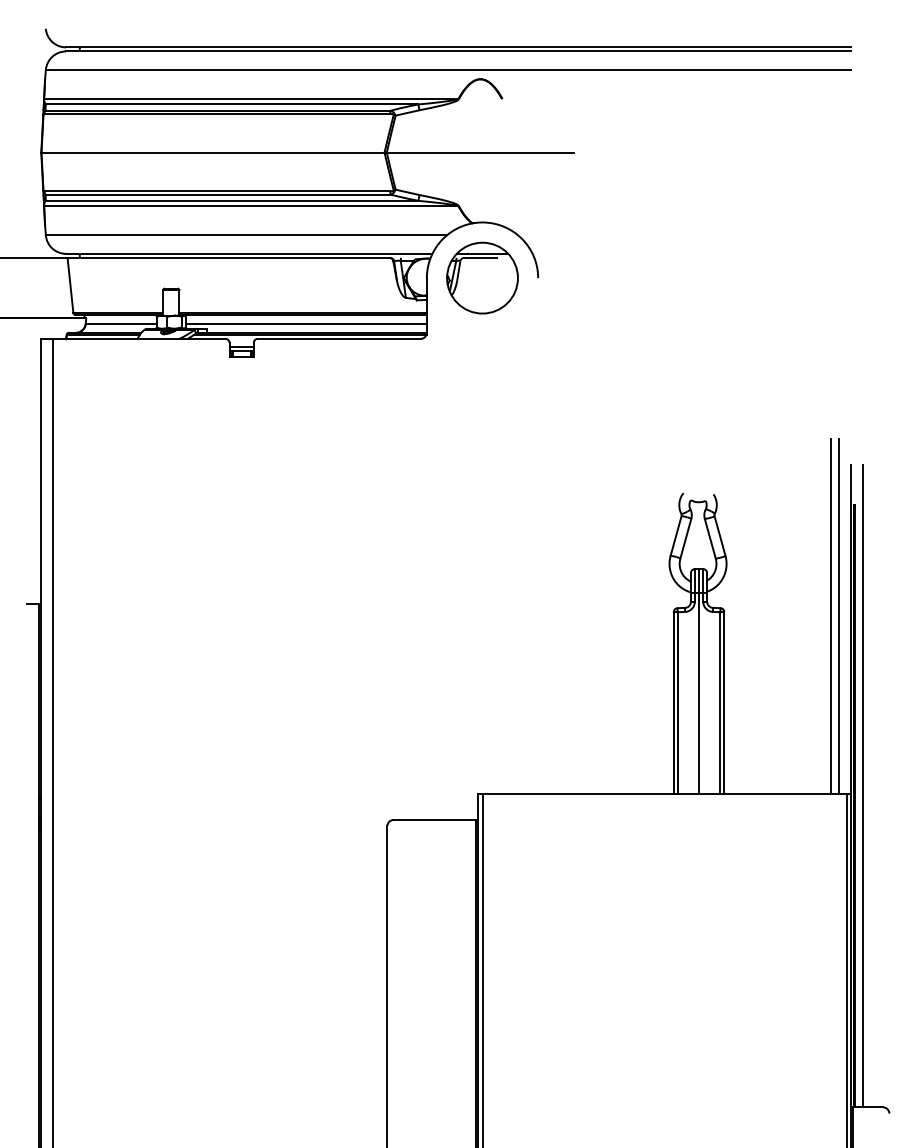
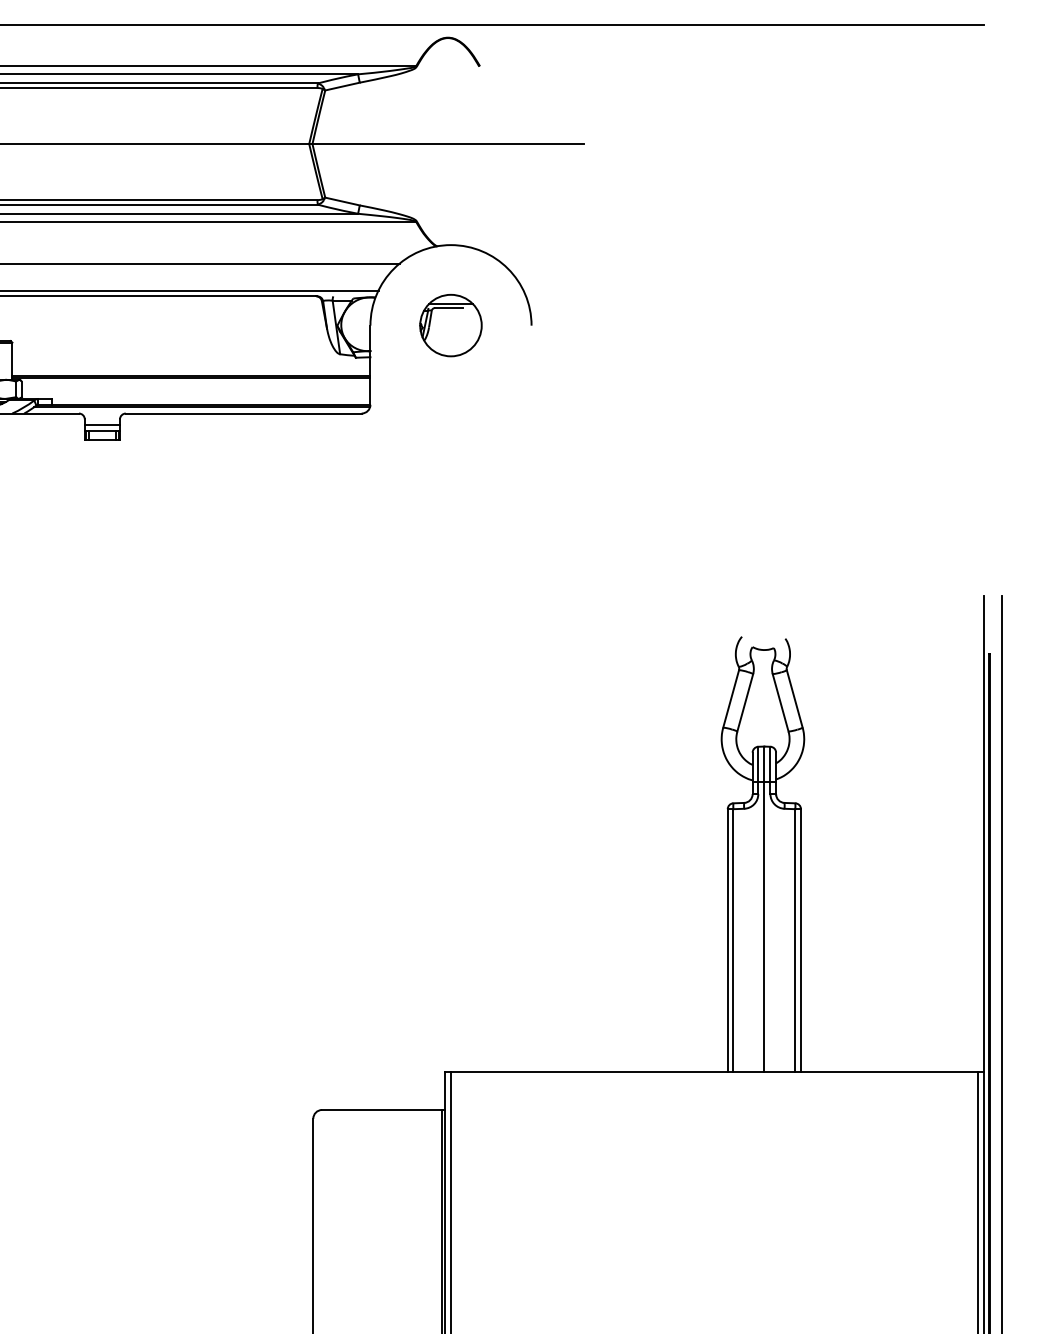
part: (482, 277) -> (450, 324), size x0.6
line: (306, 323) -> (196, 391), removed
line: (830, 615) -> (954, 813), removed
line: (839, 615) -> (967, 813), removed

